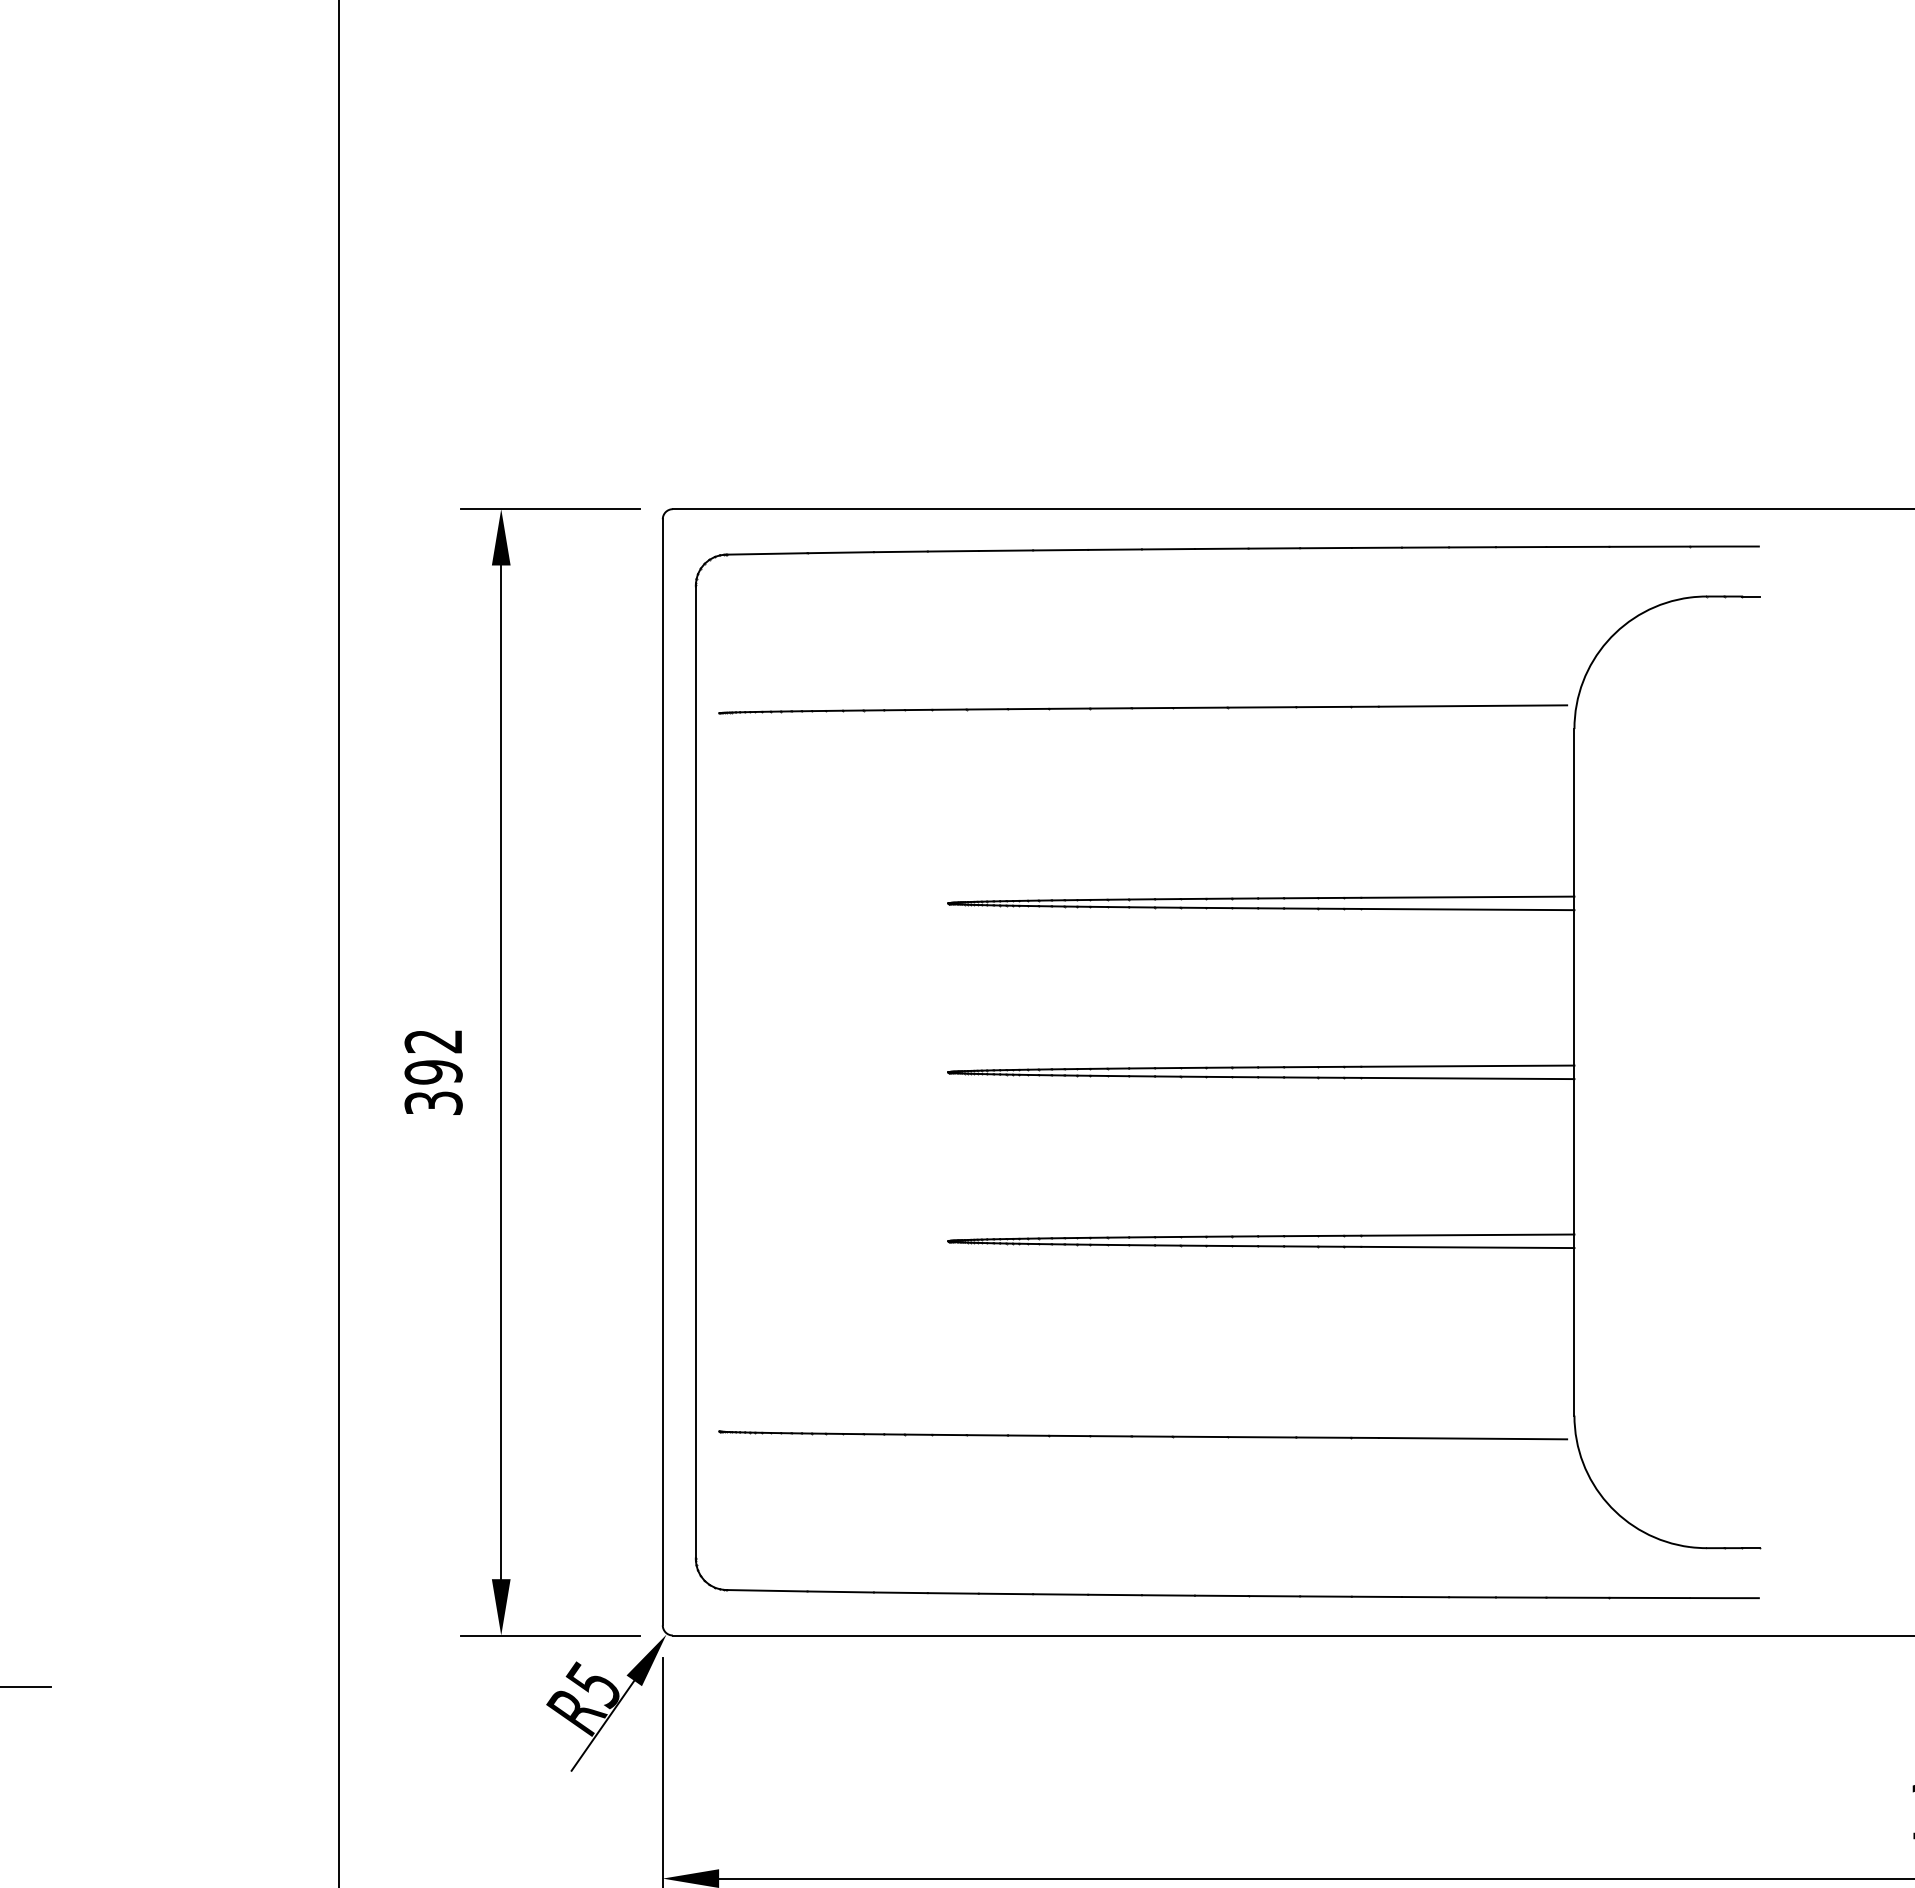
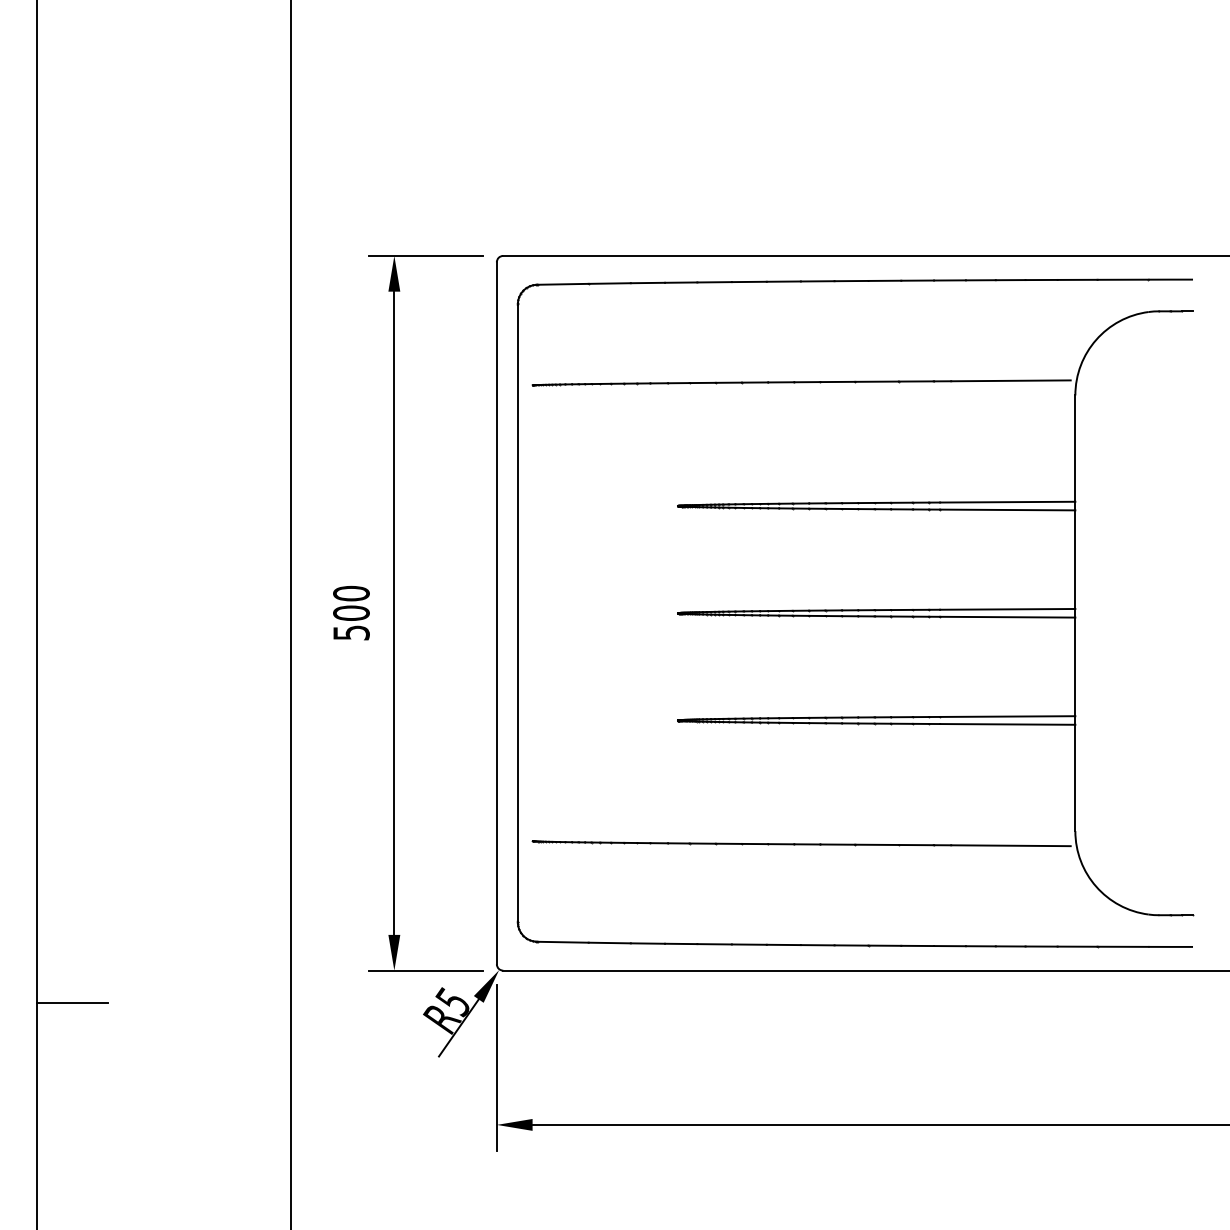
text: (433, 1071) -> (351, 612), 392 -> 500

